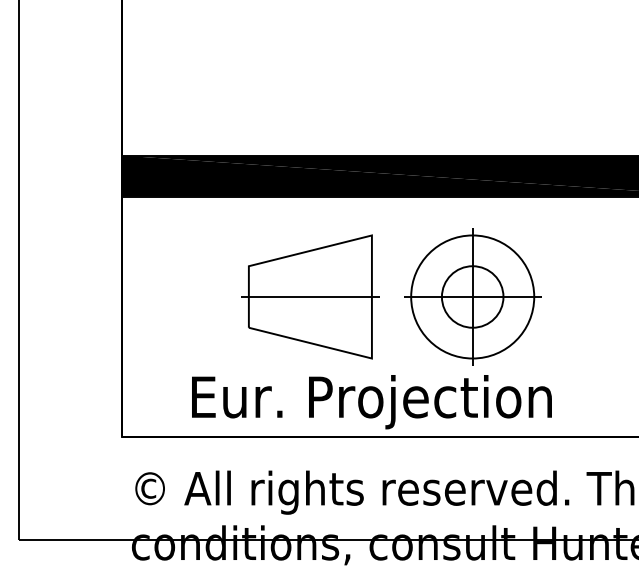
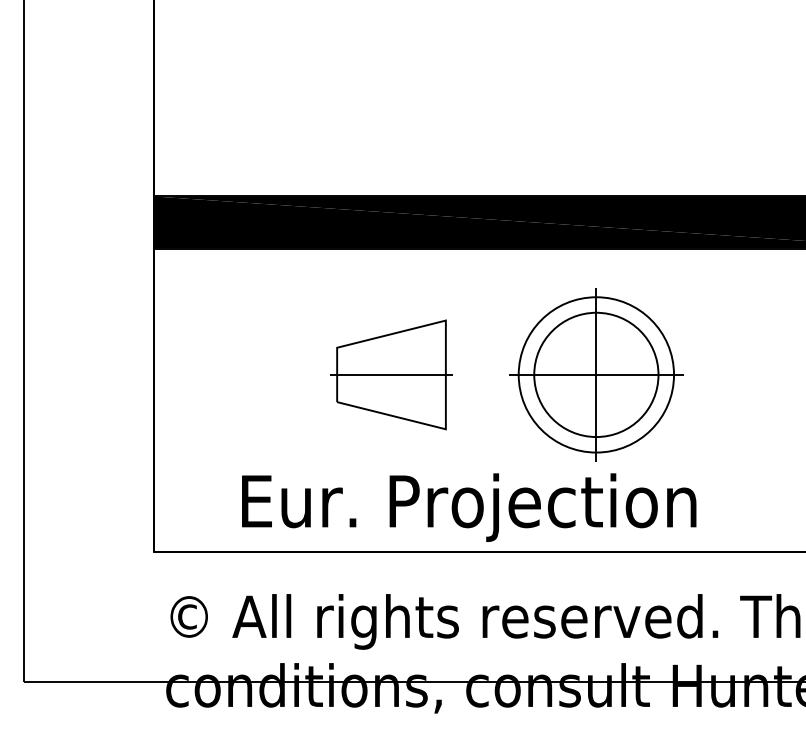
part: (310, 296) -> (391, 374), size x0.7
circle: (472, 296) -> (596, 374), size x1.6

